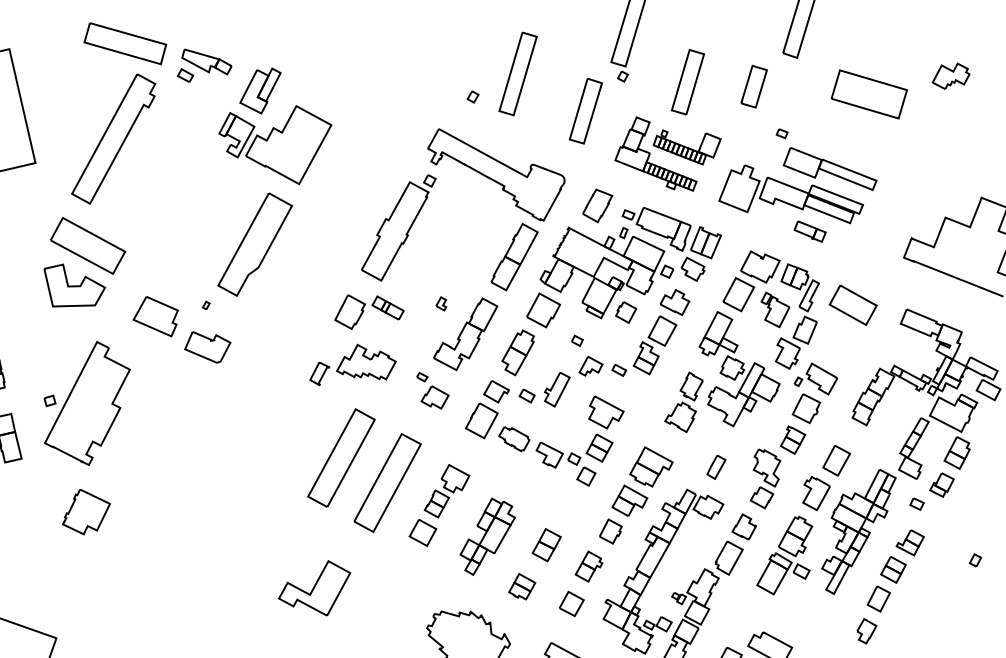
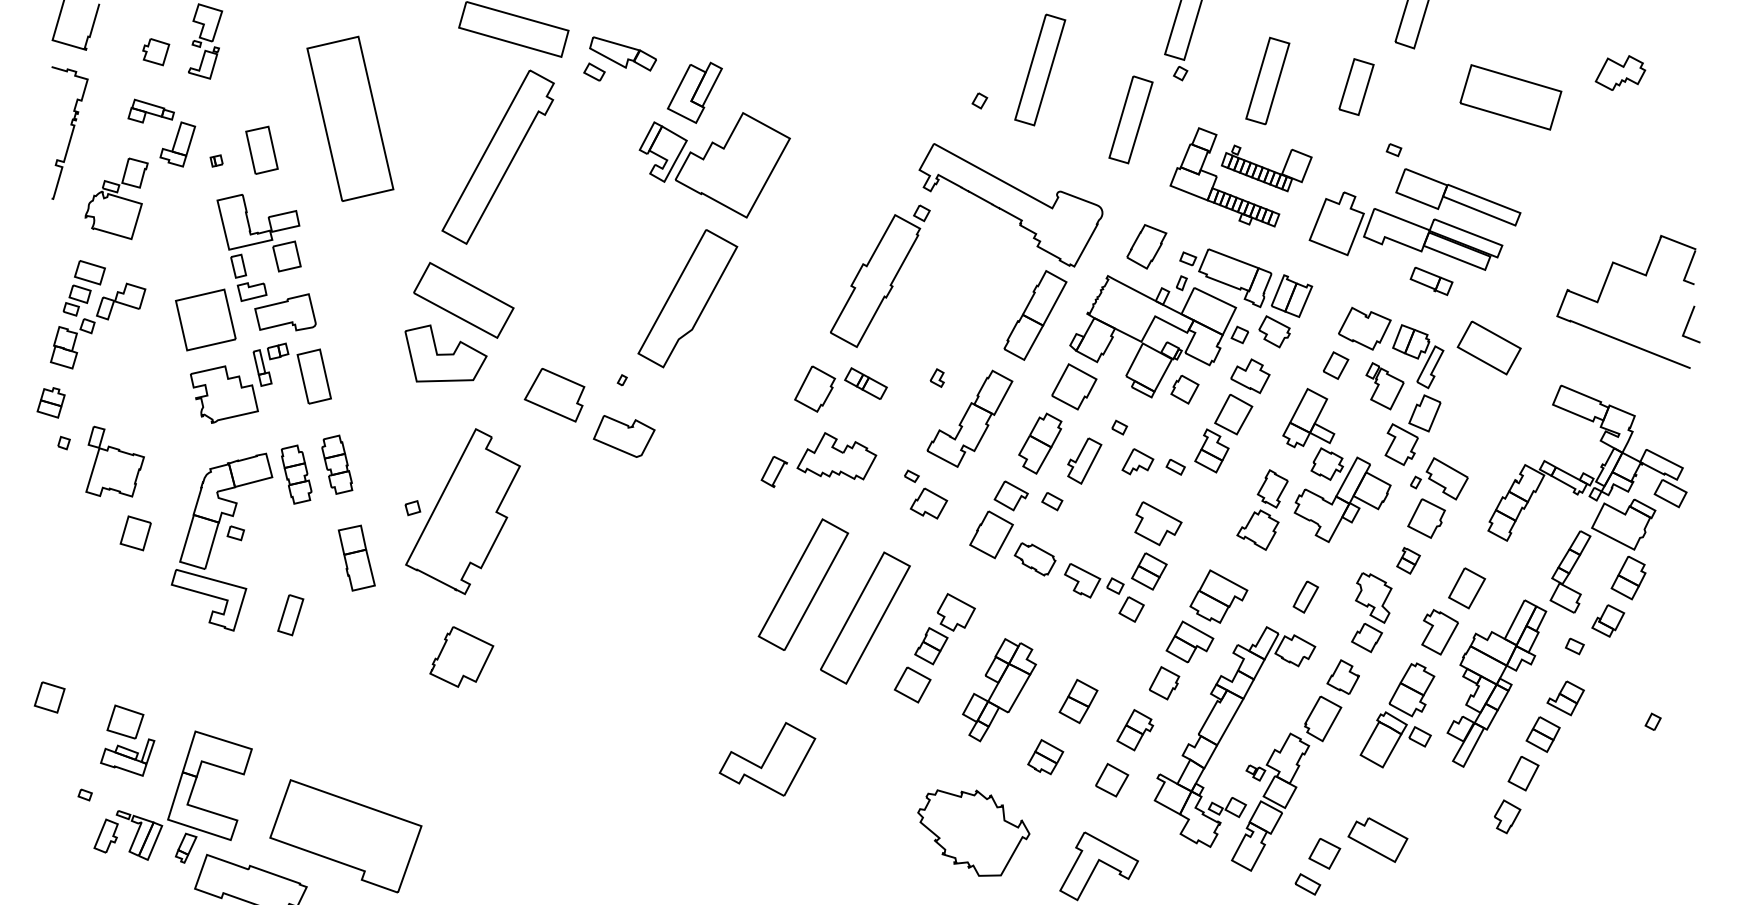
part: (738, 294) -> (1335, 365), size x0.6
part: (852, 304) -> (1488, 347), moved
part: (557, 389) -> (1084, 460), moved
part: (792, 439) -> (1408, 560), size x0.7

